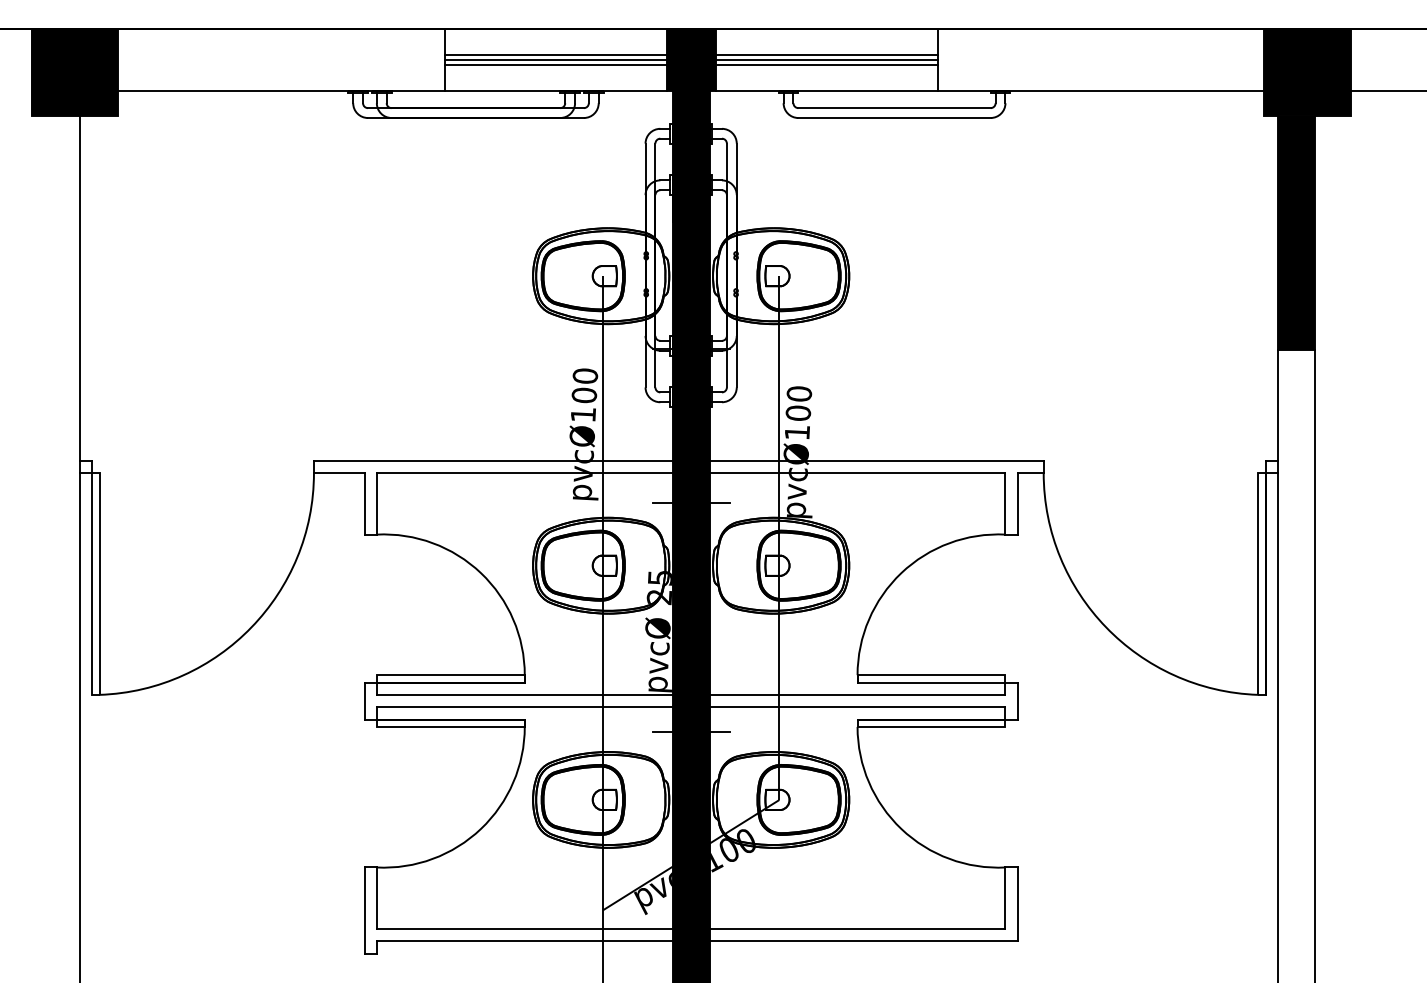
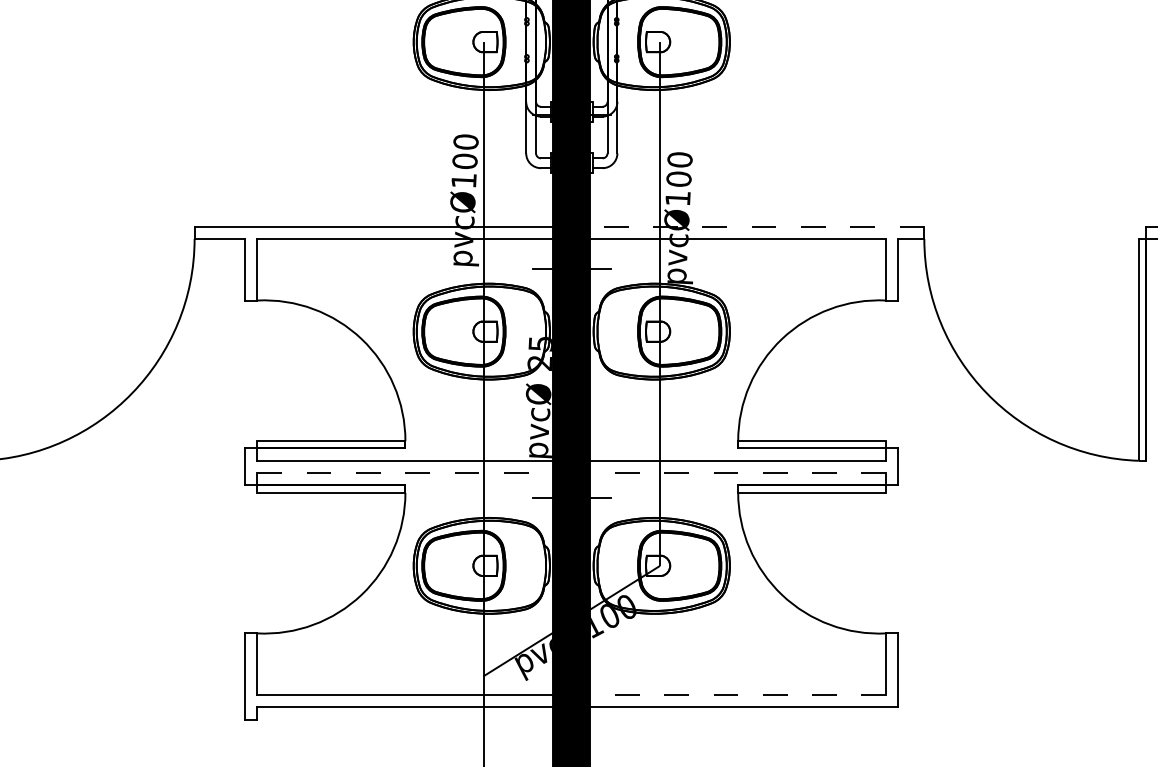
line: (876, 460) -> (757, 226), solid -> dashed
line: (524, 707) -> (405, 473), solid -> dashed
line: (857, 707) -> (738, 473), solid -> dashed
line: (857, 929) -> (738, 695), solid -> dashed

